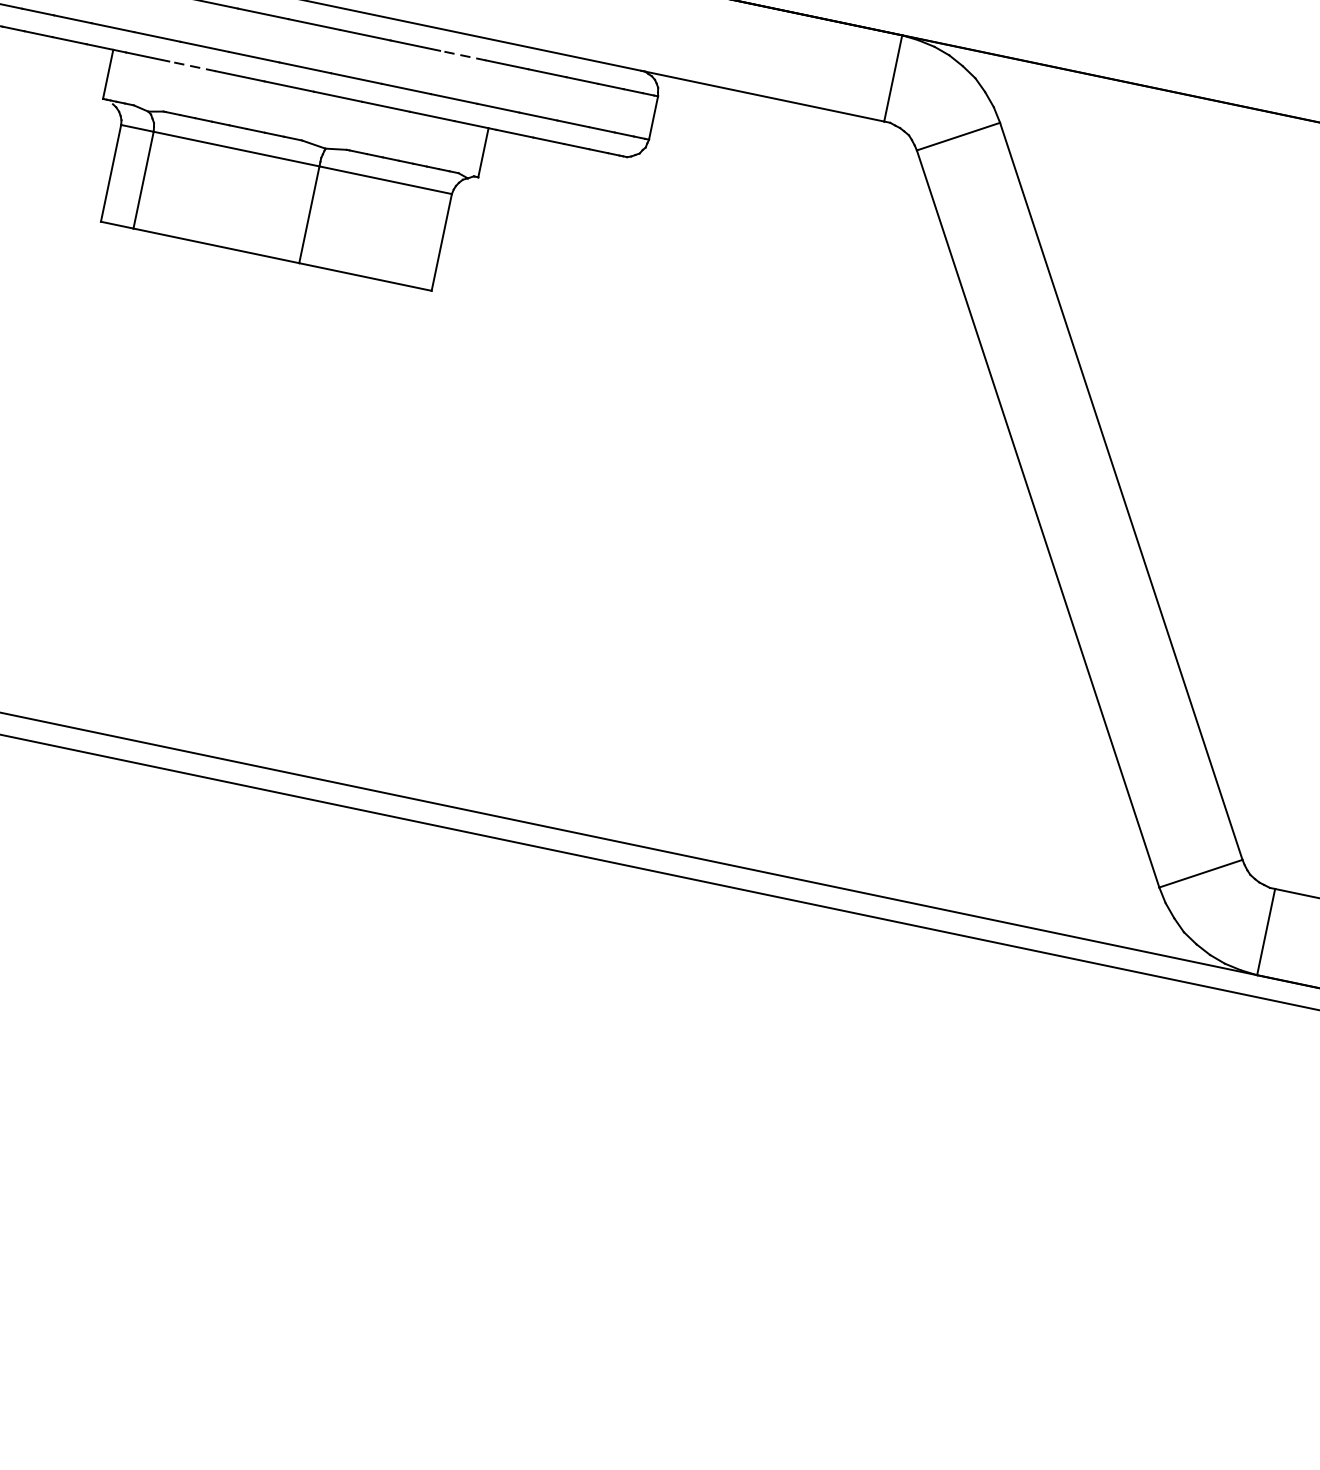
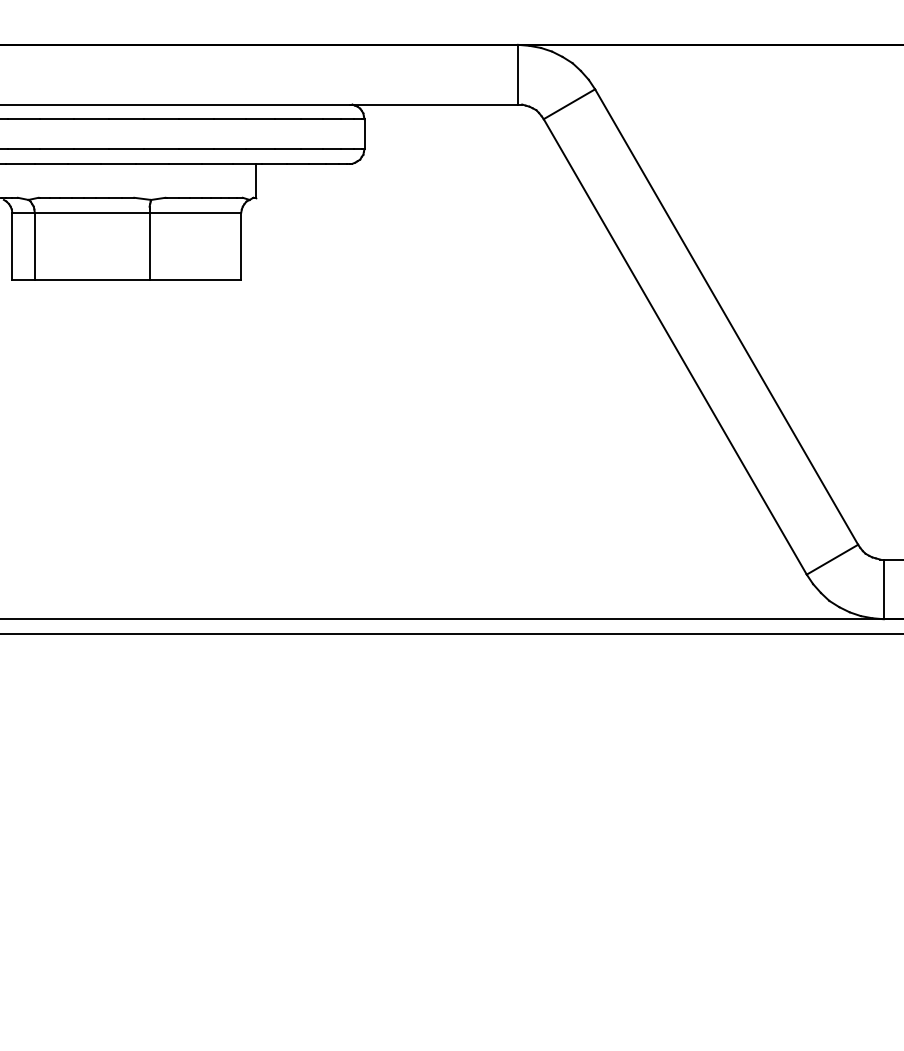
line: (462, 56) -> (229, 119), dashed -> solid
line: (192, 65) -> (51, 163), dashed -> solid

